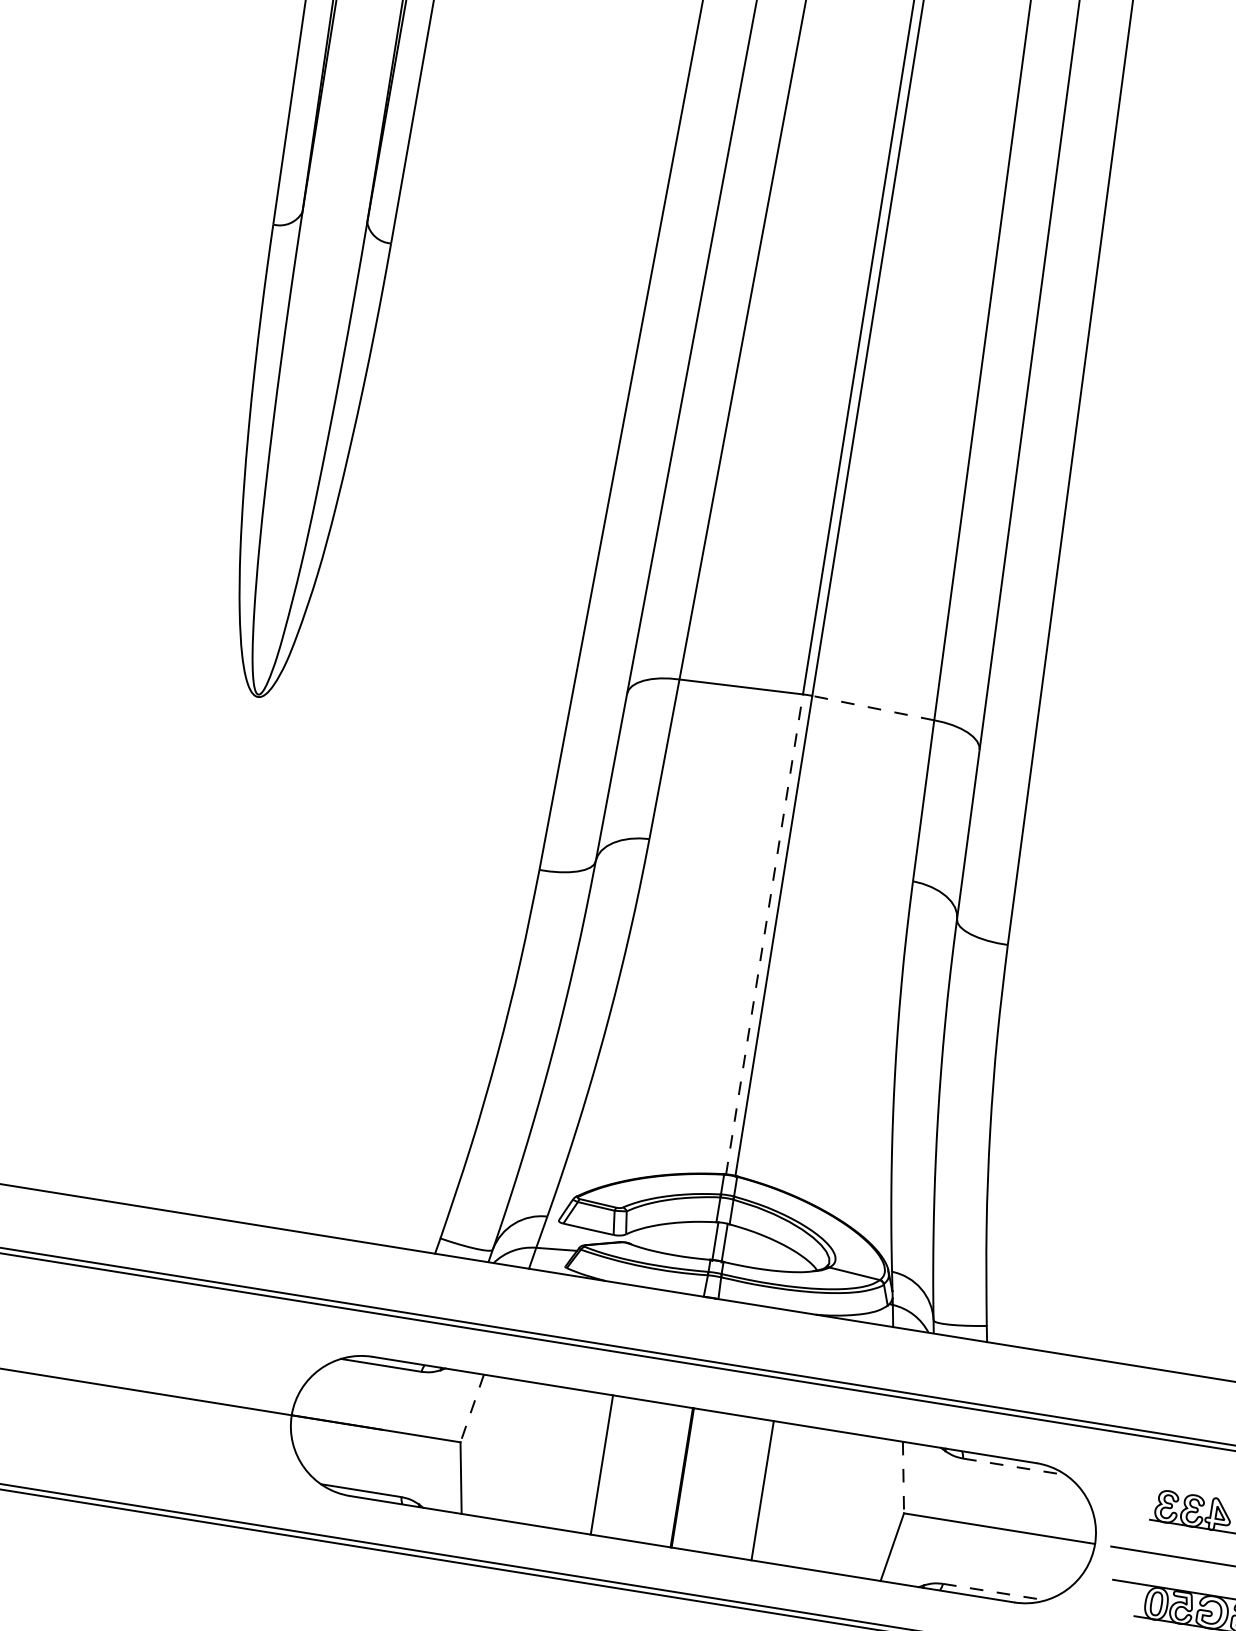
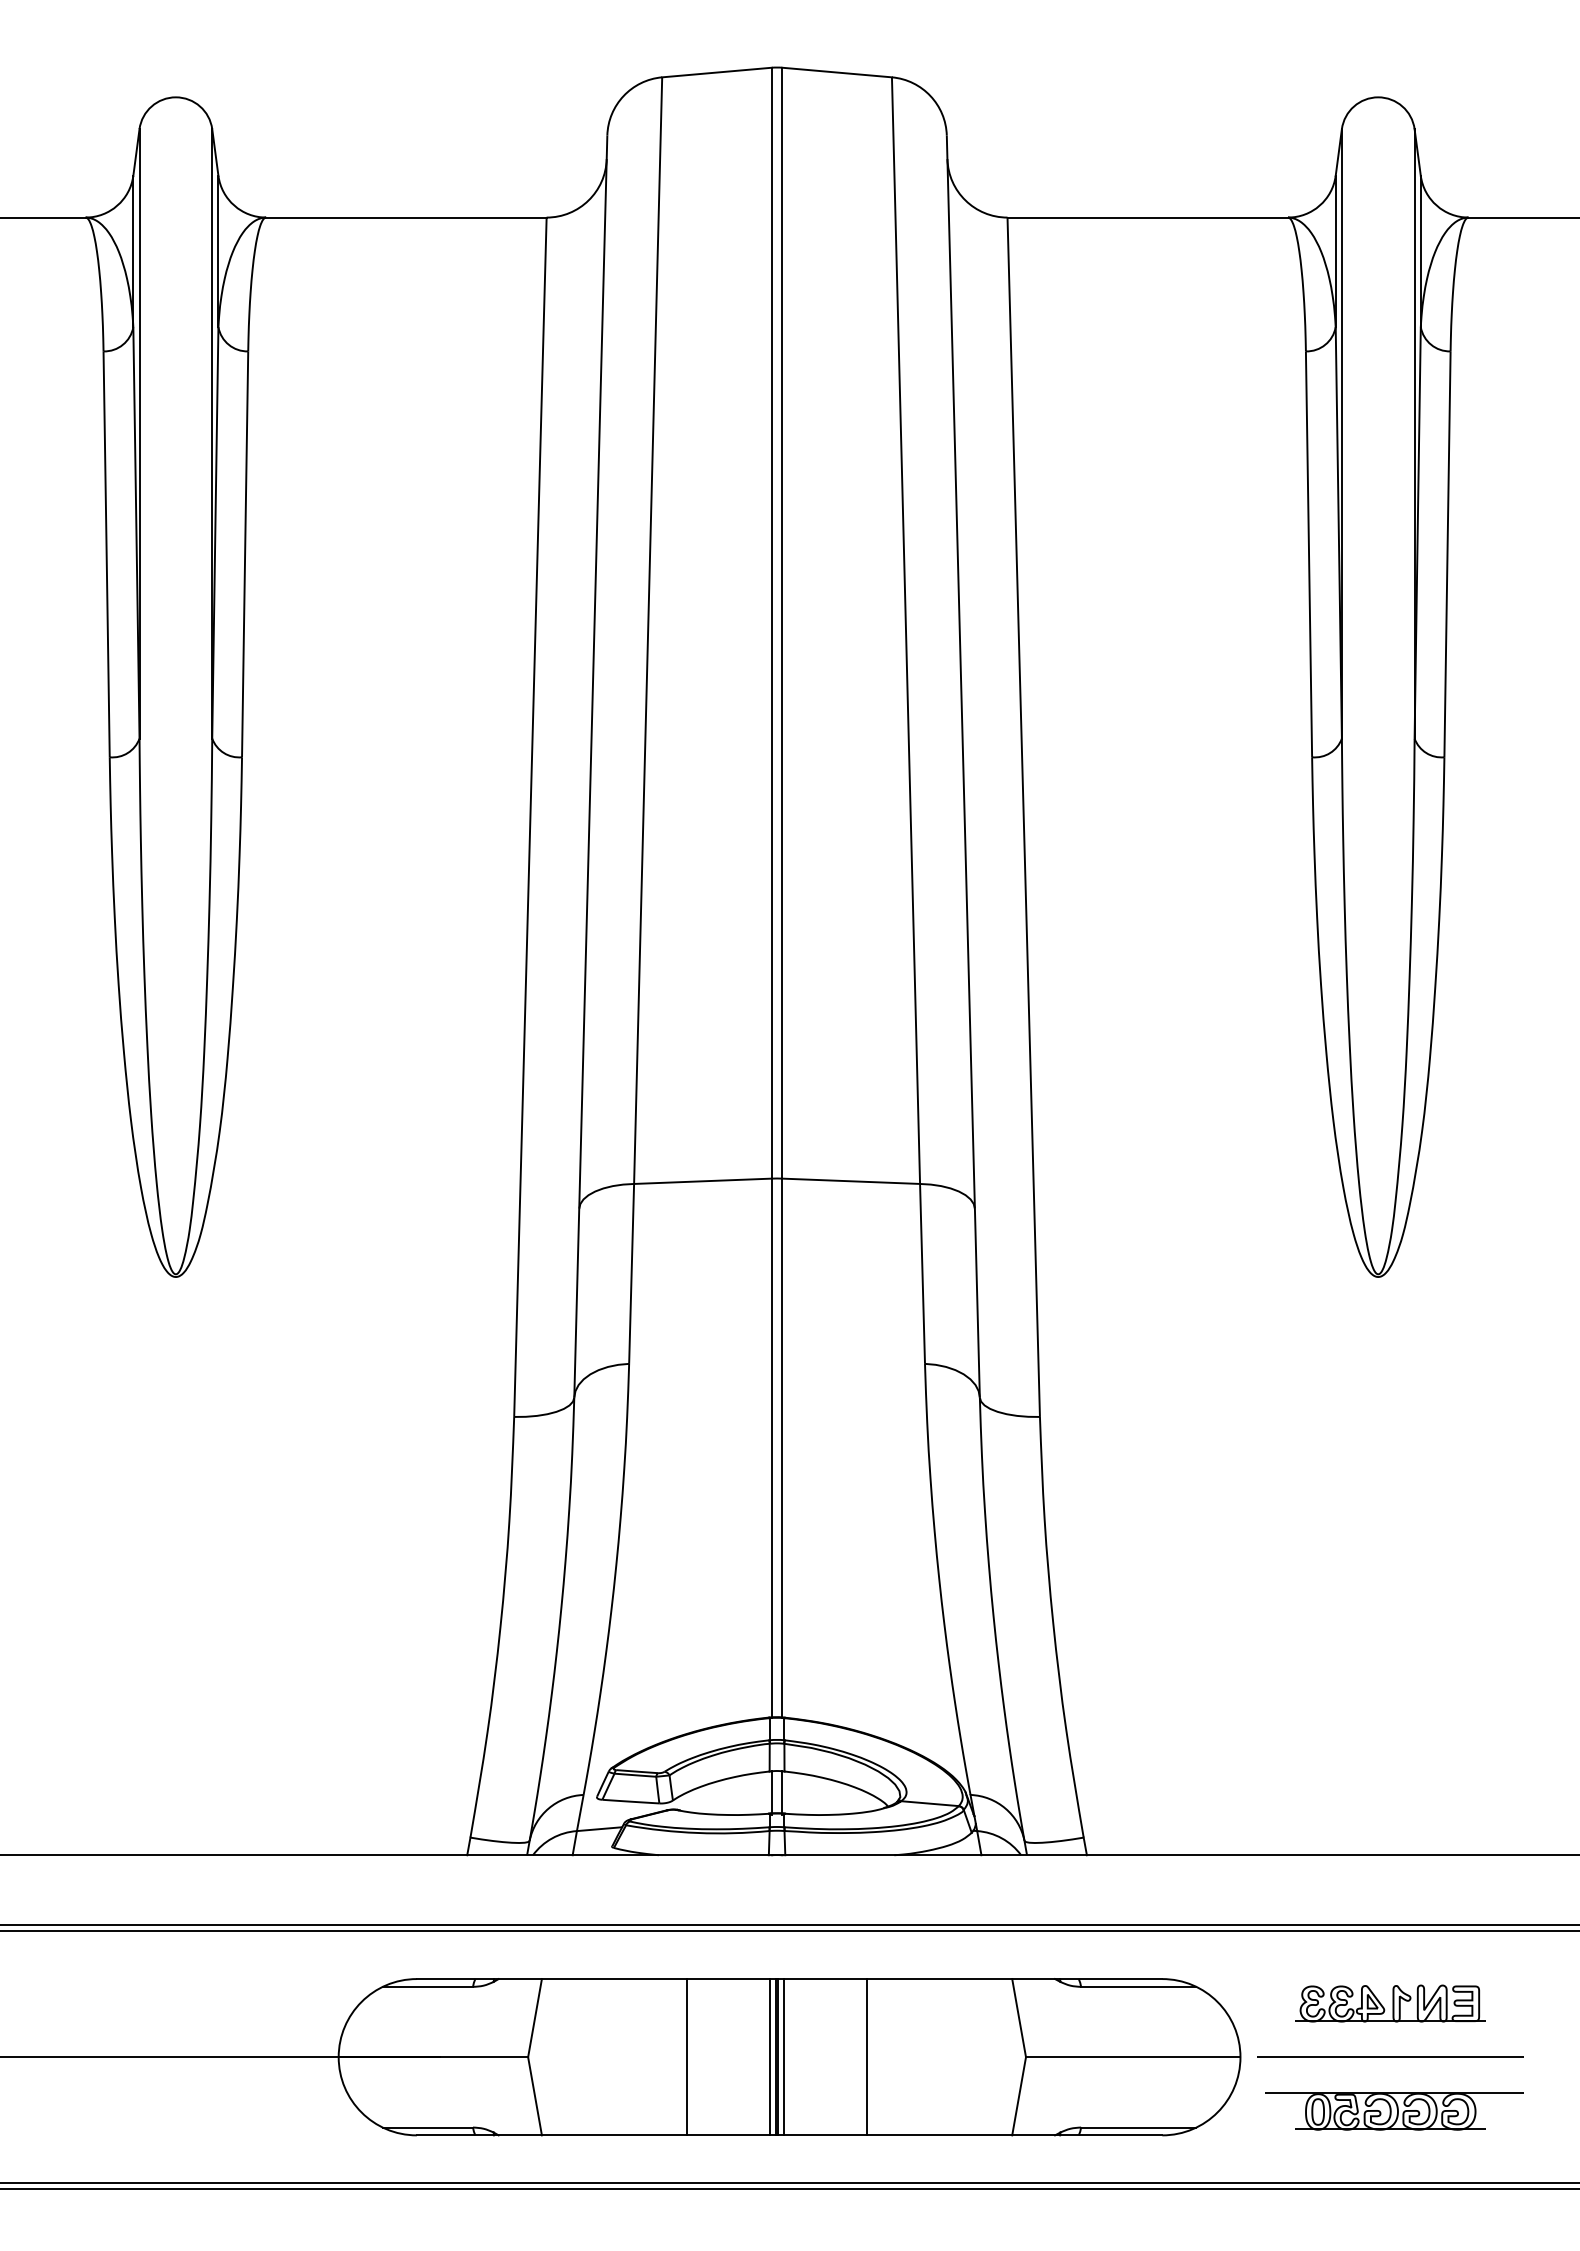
line: (873, 708) -> (851, 1181), dashed -> solid
line: (764, 934) -> (771, 1448), dashed -> solid
line: (472, 1408) -> (535, 2018), dashed -> solid
line: (1014, 1466) -> (1138, 1986), dashed -> solid
line: (676, 1477) -> (770, 2057), added
line: (903, 1477) -> (1019, 2018), dashed -> solid
line: (687, 1479) -> (783, 2057), added
line: (994, 1592) -> (1138, 2127), dashed -> solid

